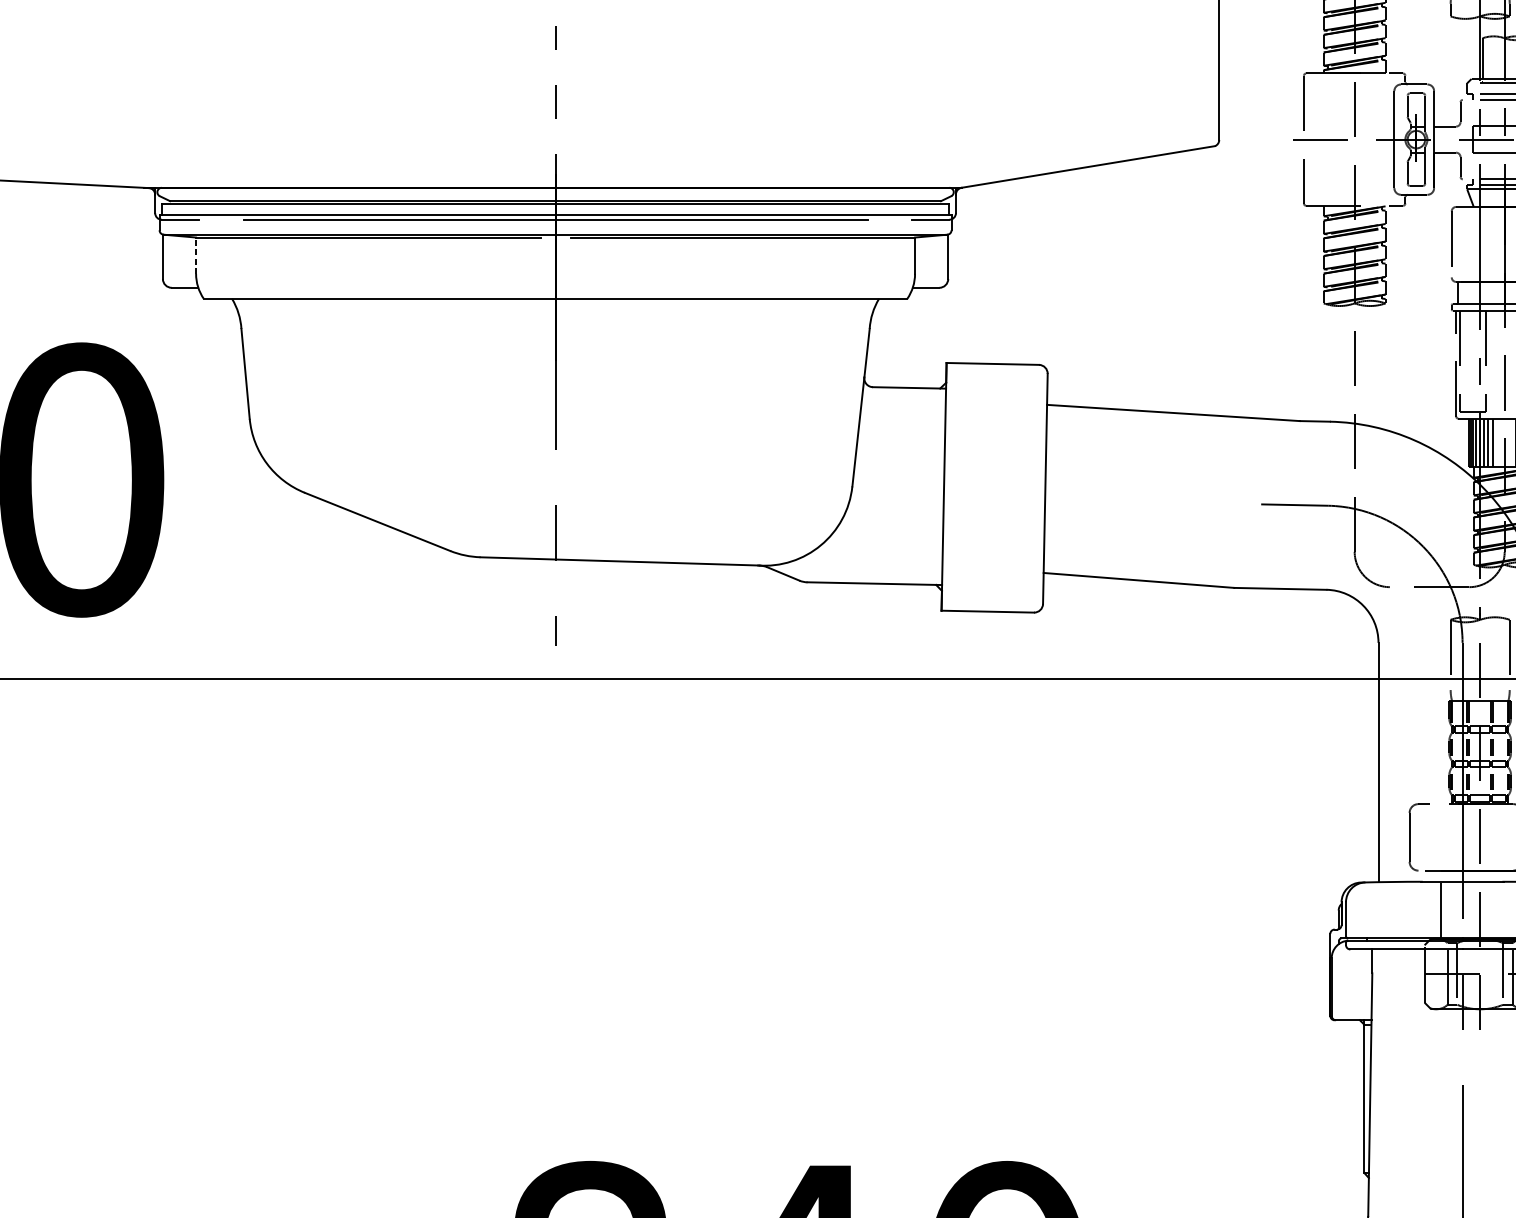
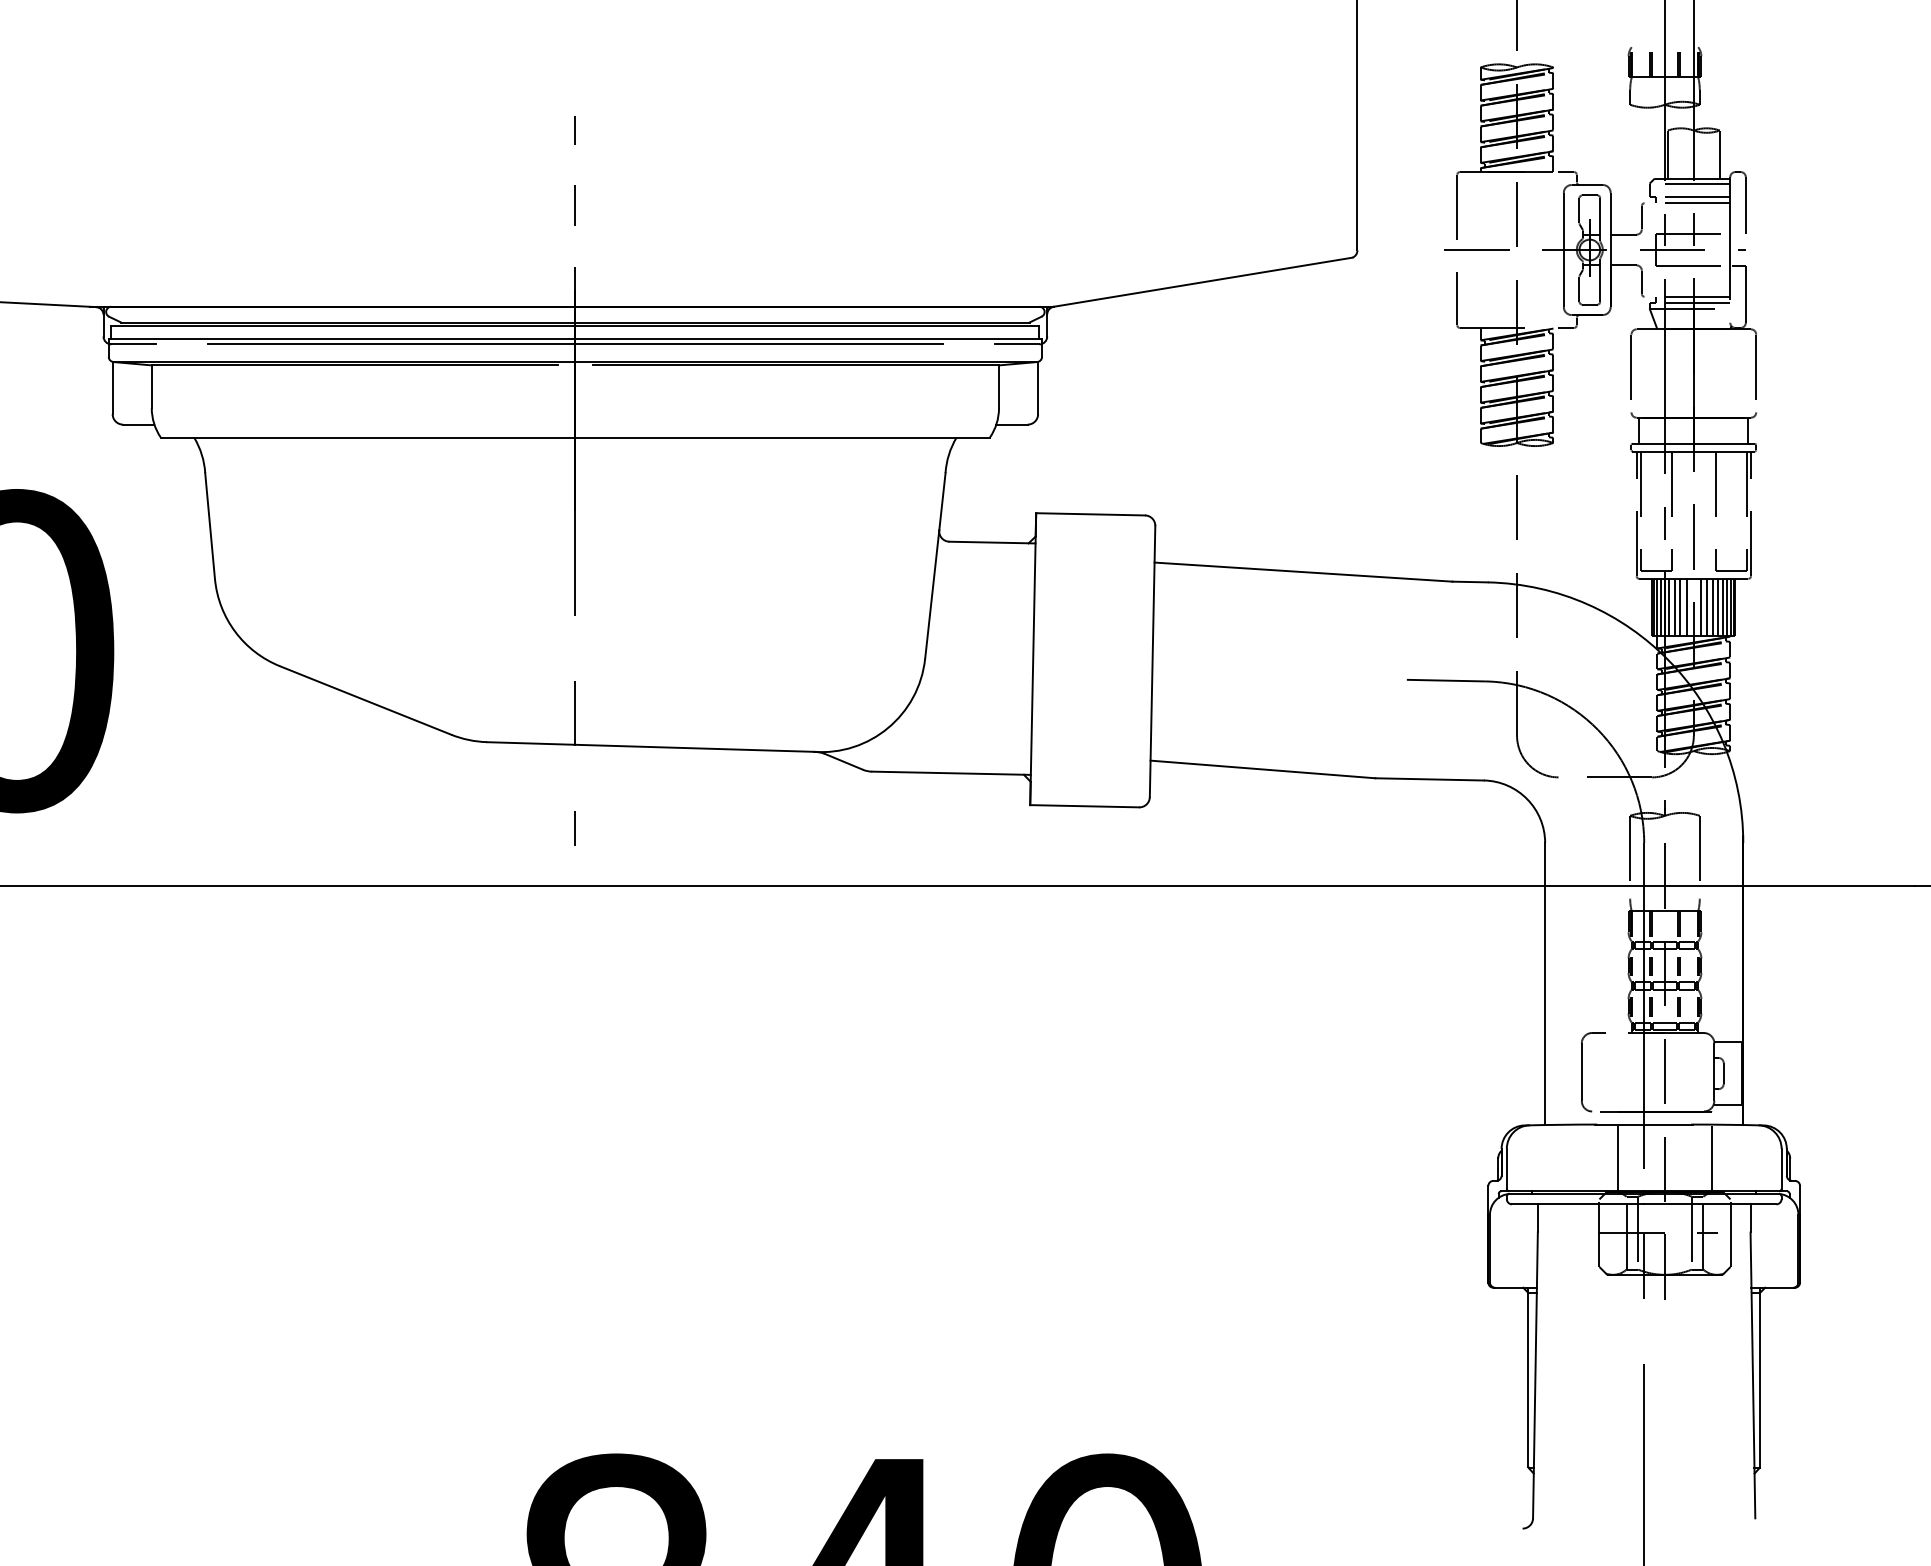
line: (195, 255) -> (151, 386), dashed -> solid
line: (1498, 443) -> (1686, 607), added
line: (1511, 443) -> (1701, 607), added

